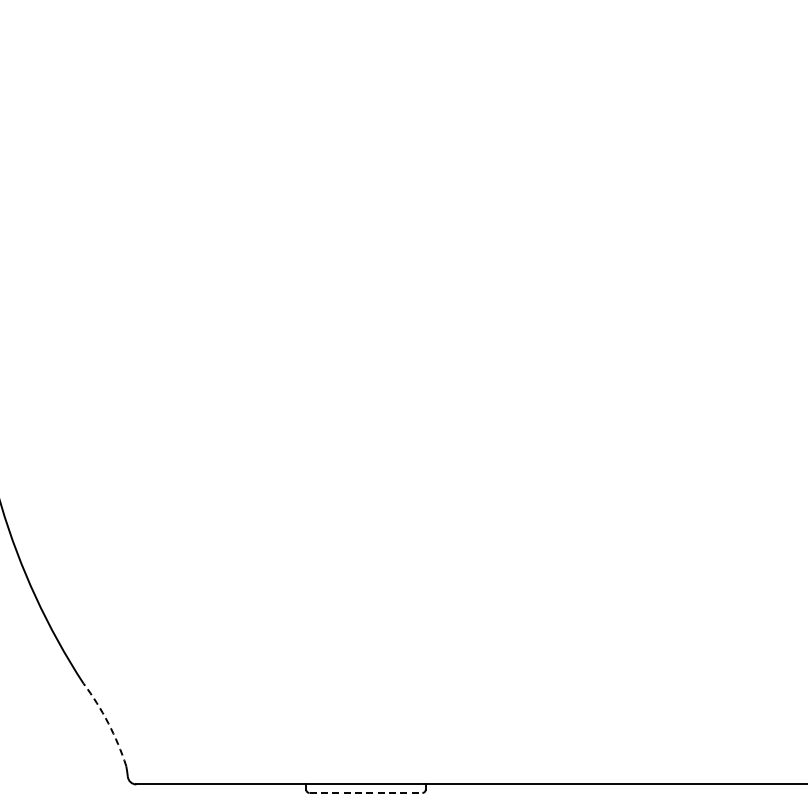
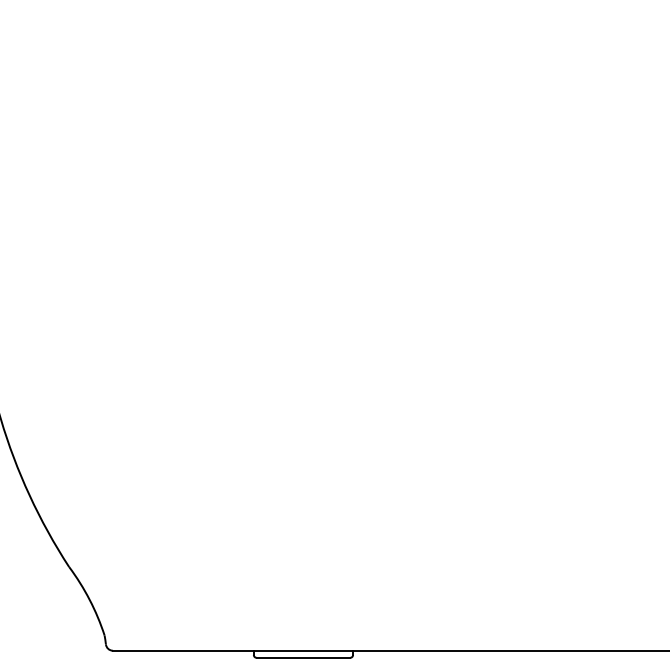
arc: (108, 723) -> (89, 600), dashed -> solid
line: (366, 793) -> (303, 658), dashed -> solid

